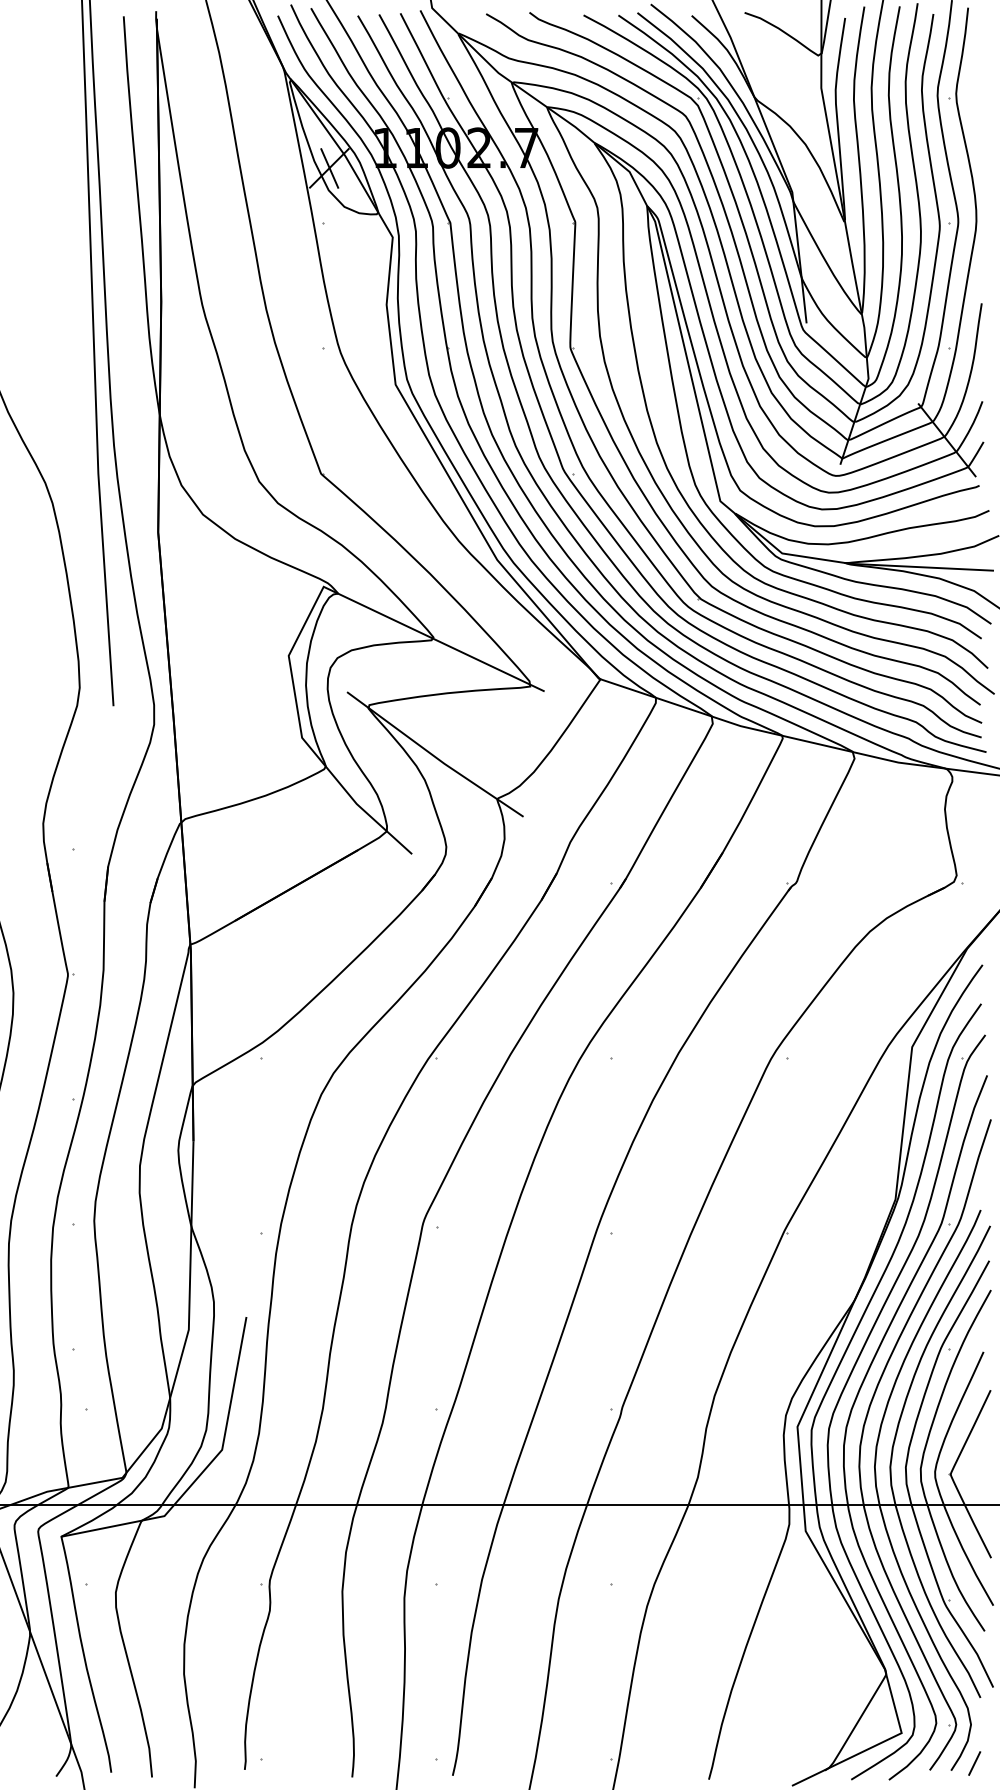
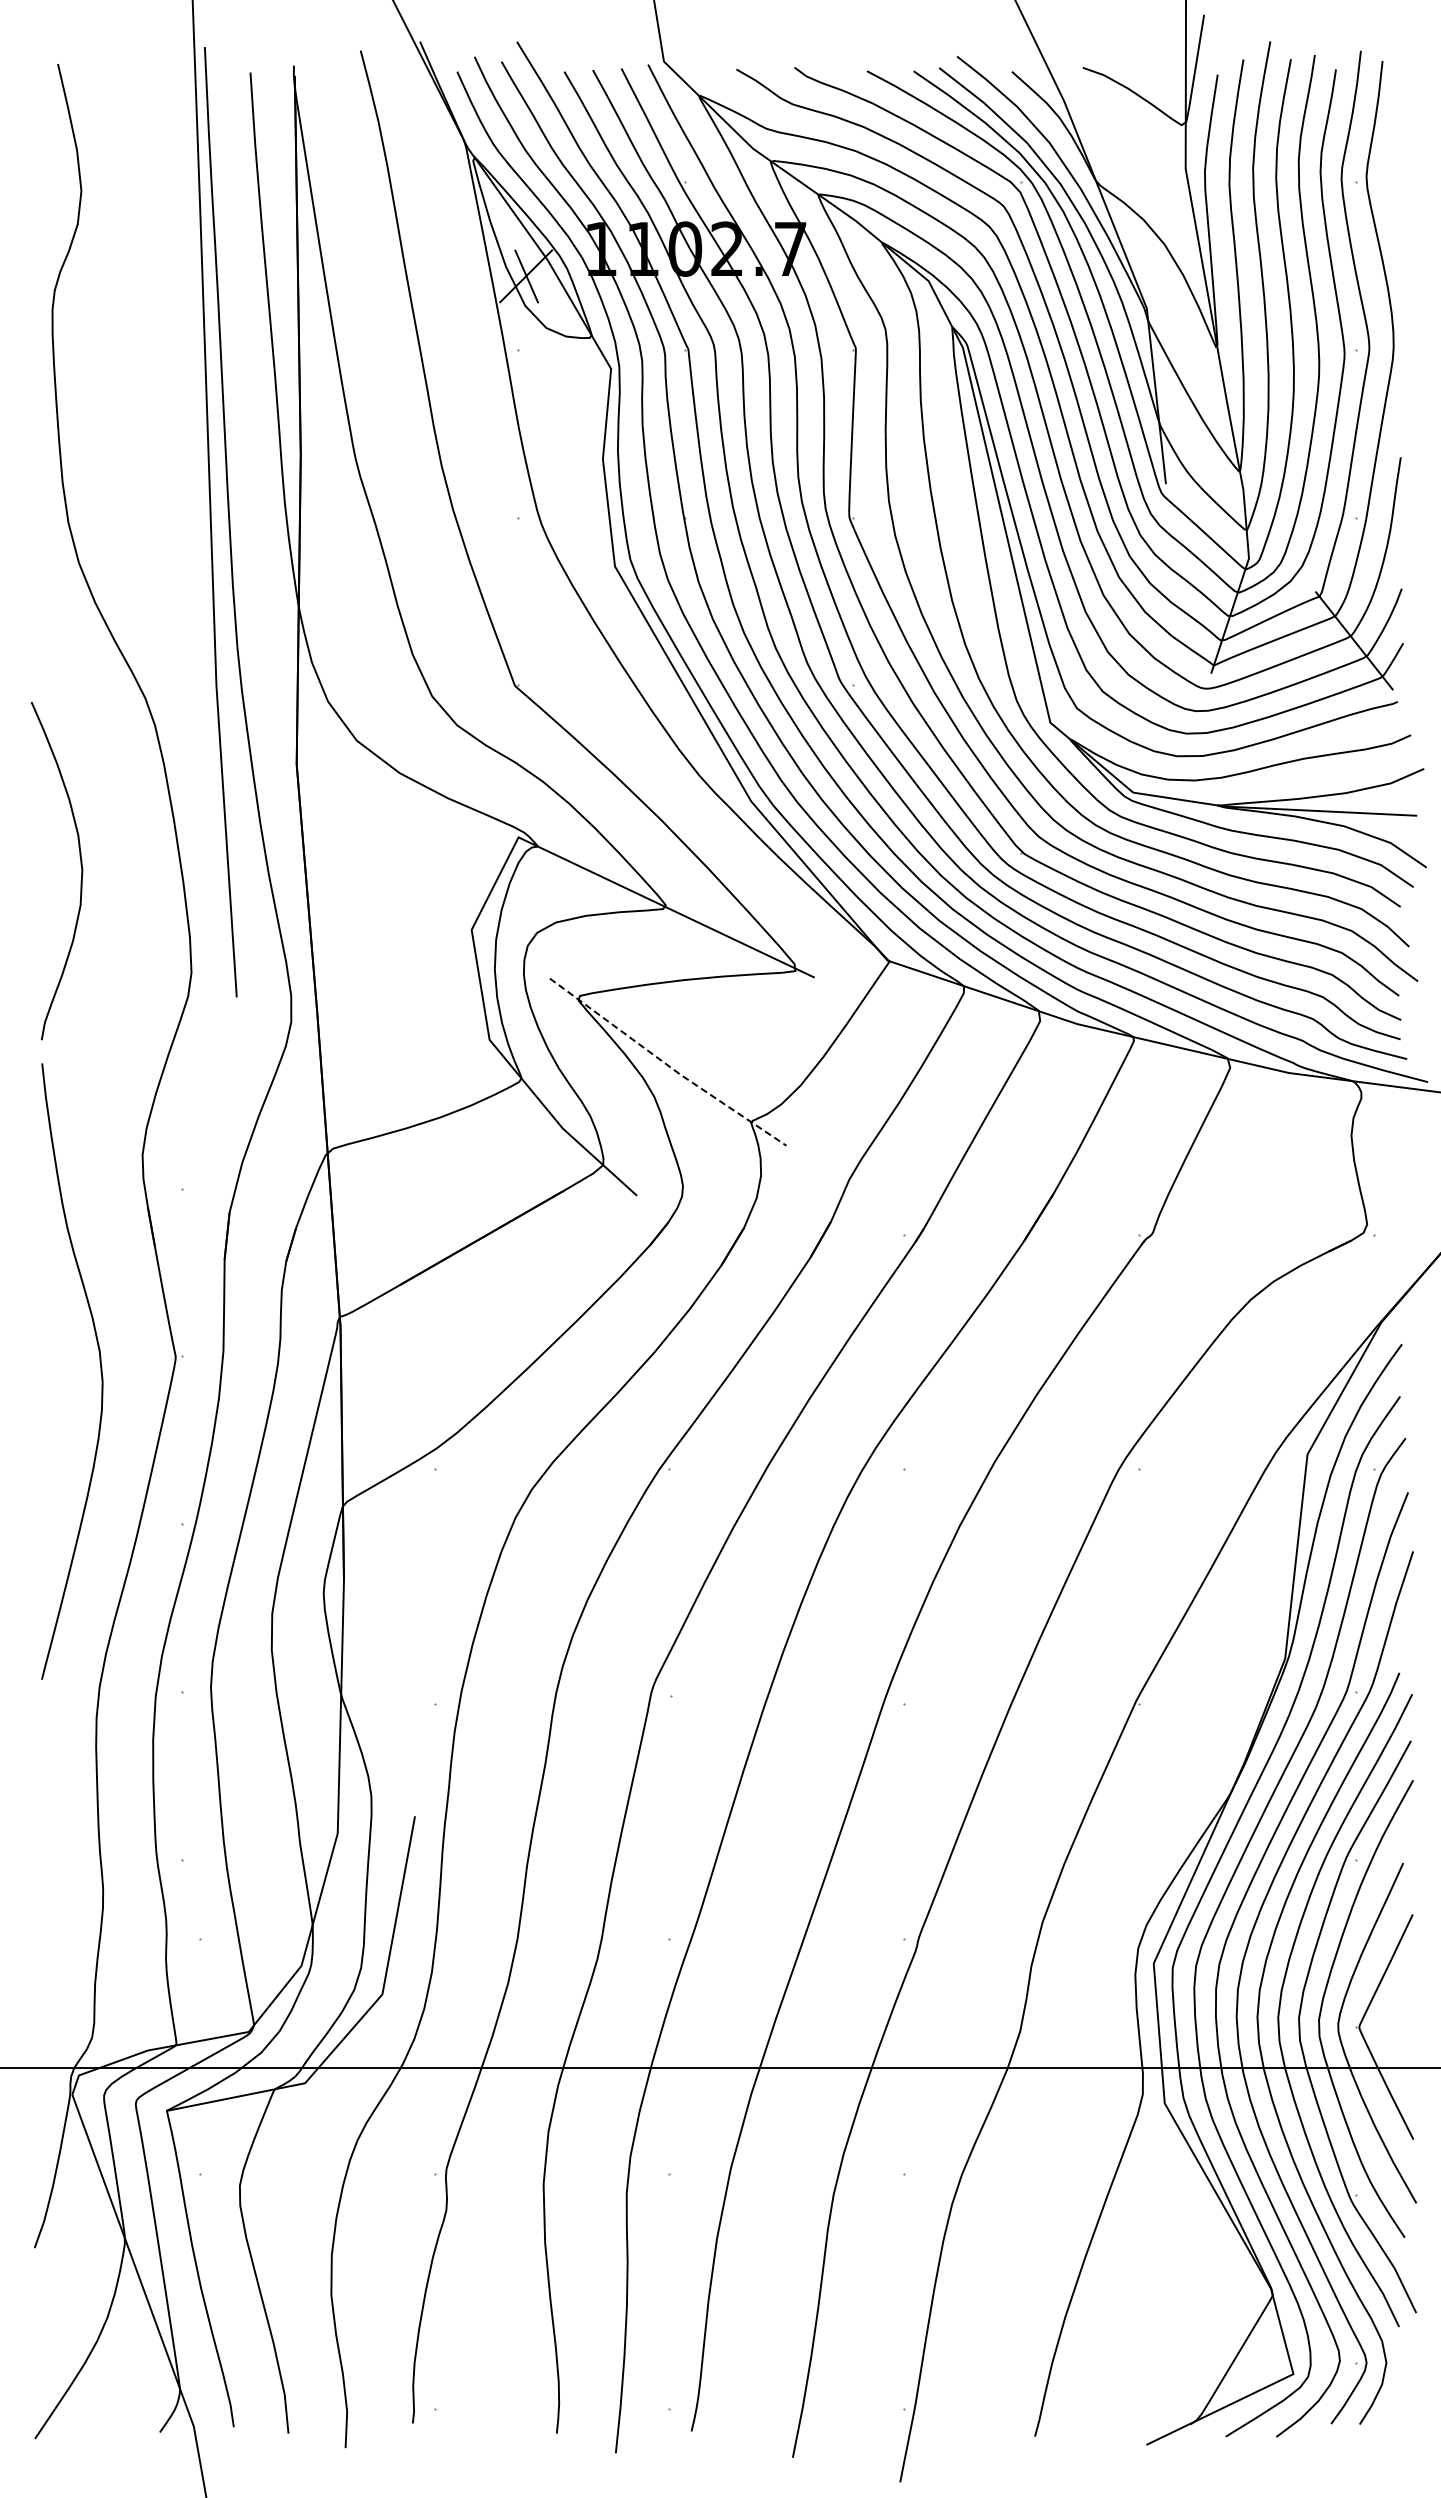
line: (434, 756) -> (666, 1064), solid -> dashed
line: (974, 1763) -> (1390, 2414), removed

